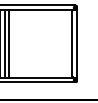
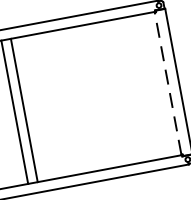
line: (9, 43) -> (34, 107), removed
line: (72, 43) -> (168, 82), solid -> dashed

